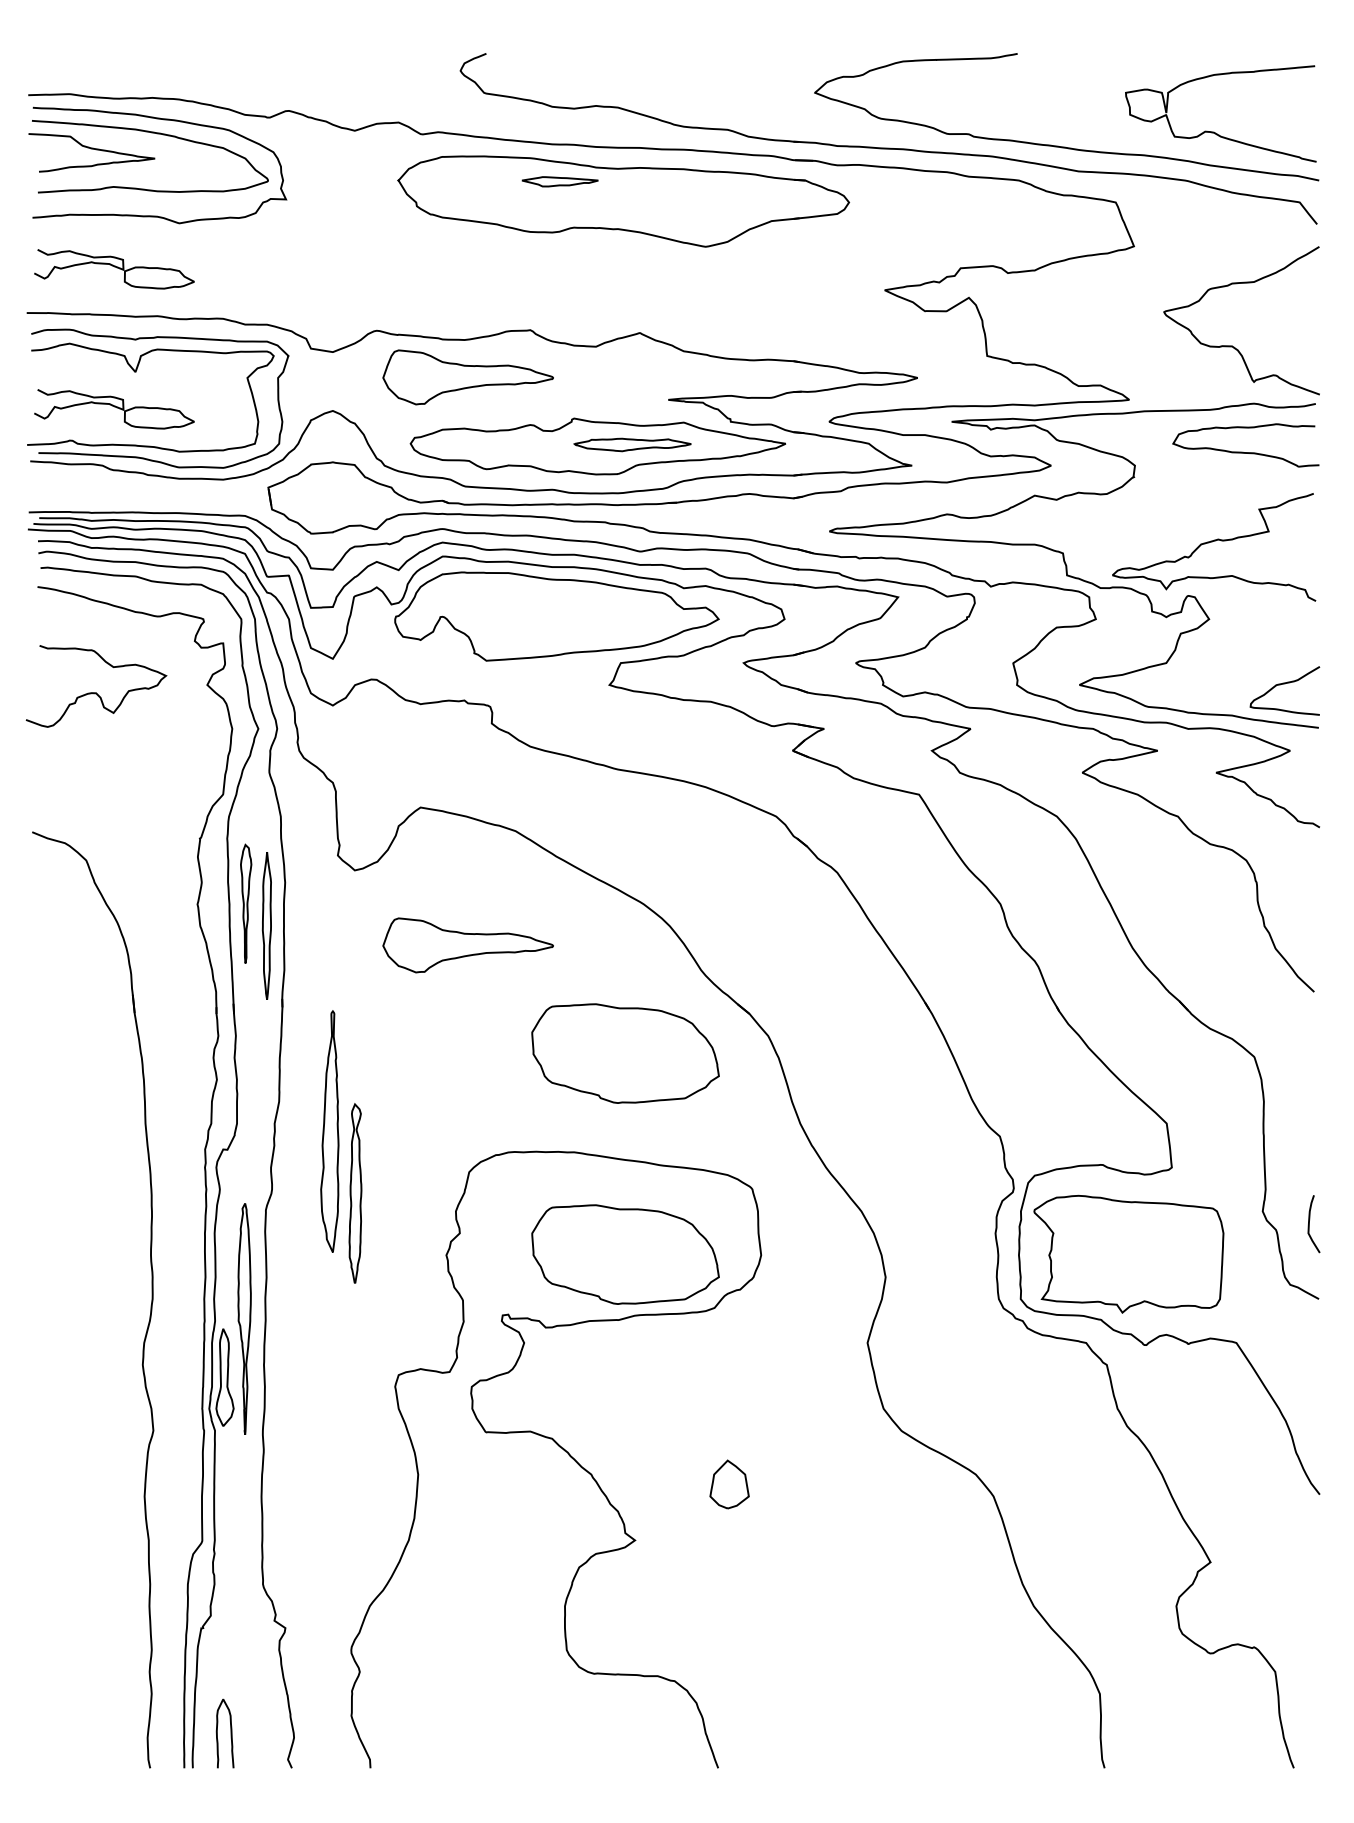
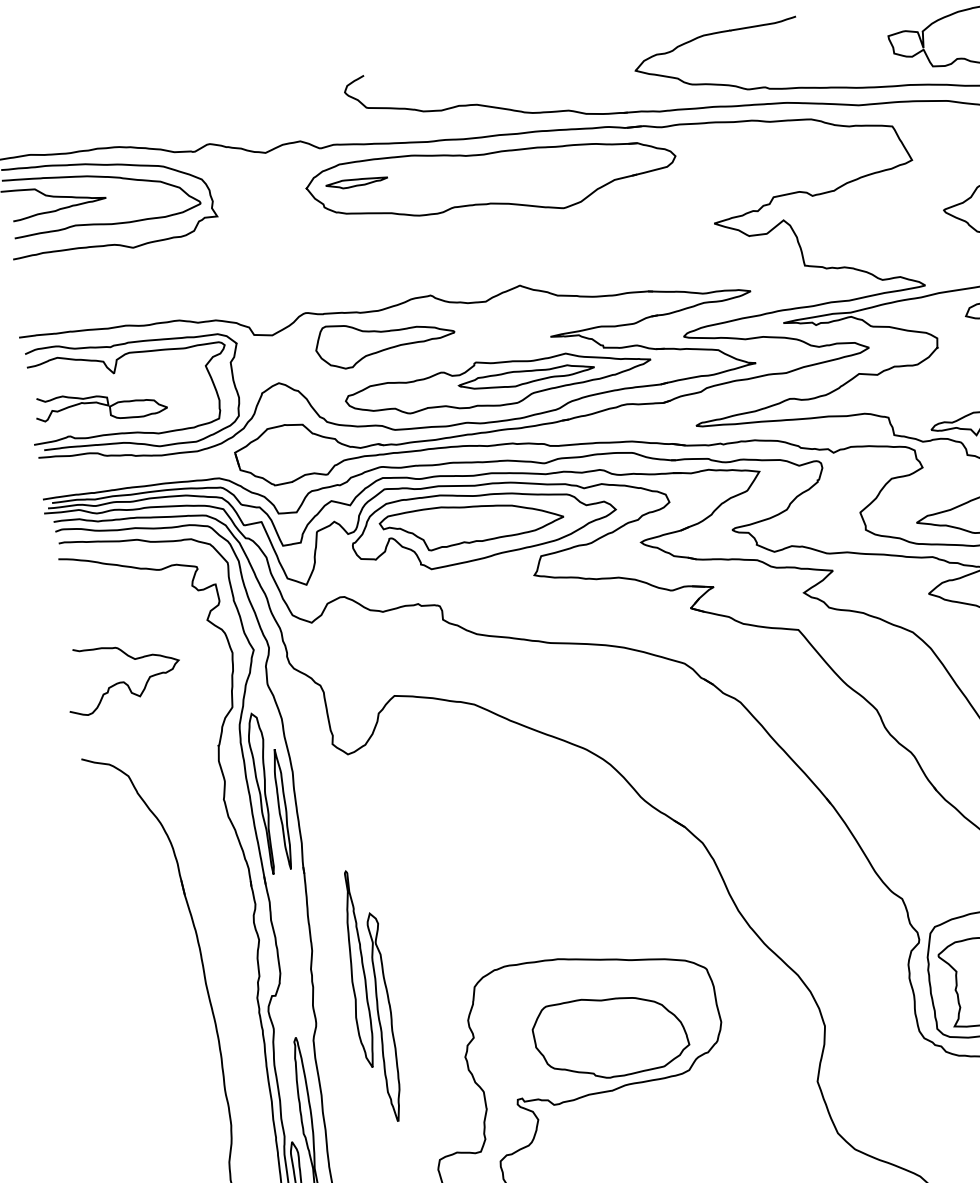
part: (559, 181) -> (356, 182), moved
part: (114, 269) -> (85, 292), removed
part: (632, 444) -> (526, 377), size x1.43
part: (542, 612) -> (471, 523), added
curve: (96, 692) -> (123, 681), moved
part: (245, 903) -> (262, 793), size x1.67
part: (467, 945) -> (447, 802), removed
part: (625, 1053) -> (588, 873), removed
part: (355, 1193) -> (384, 1017), size x1.43

